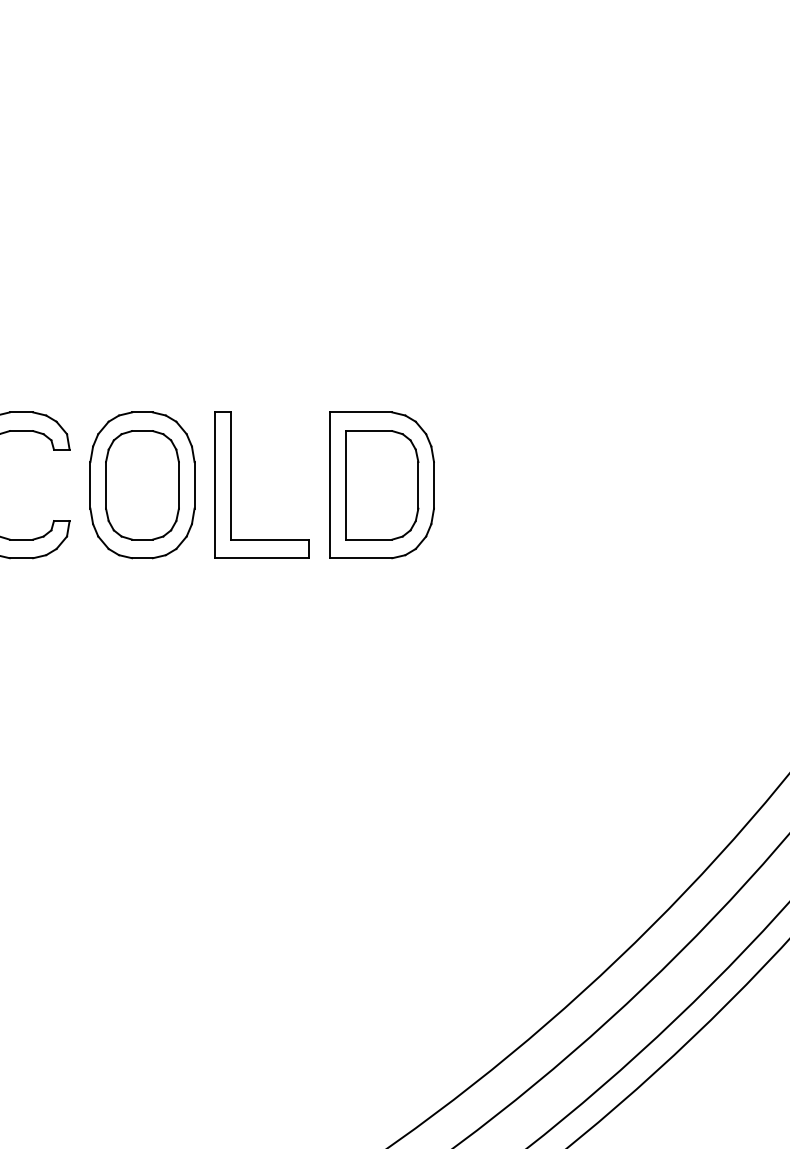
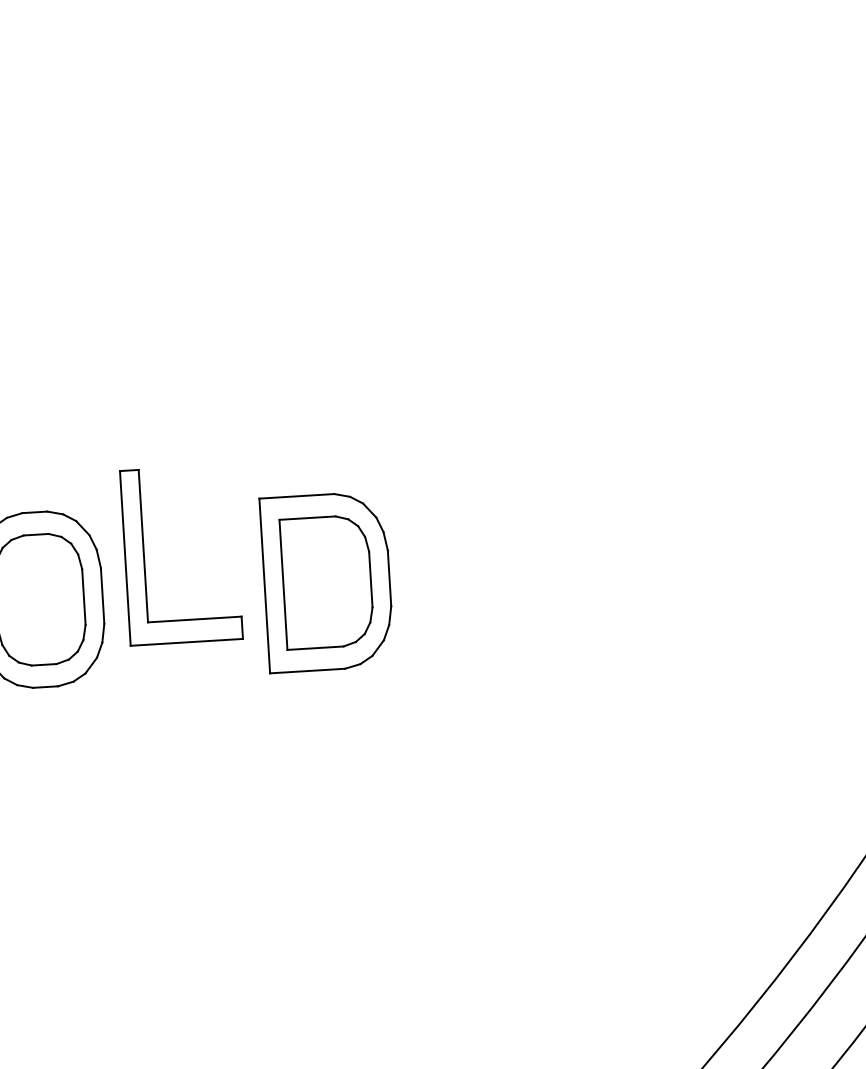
part: (231, 484) -> (144, 556), moved

